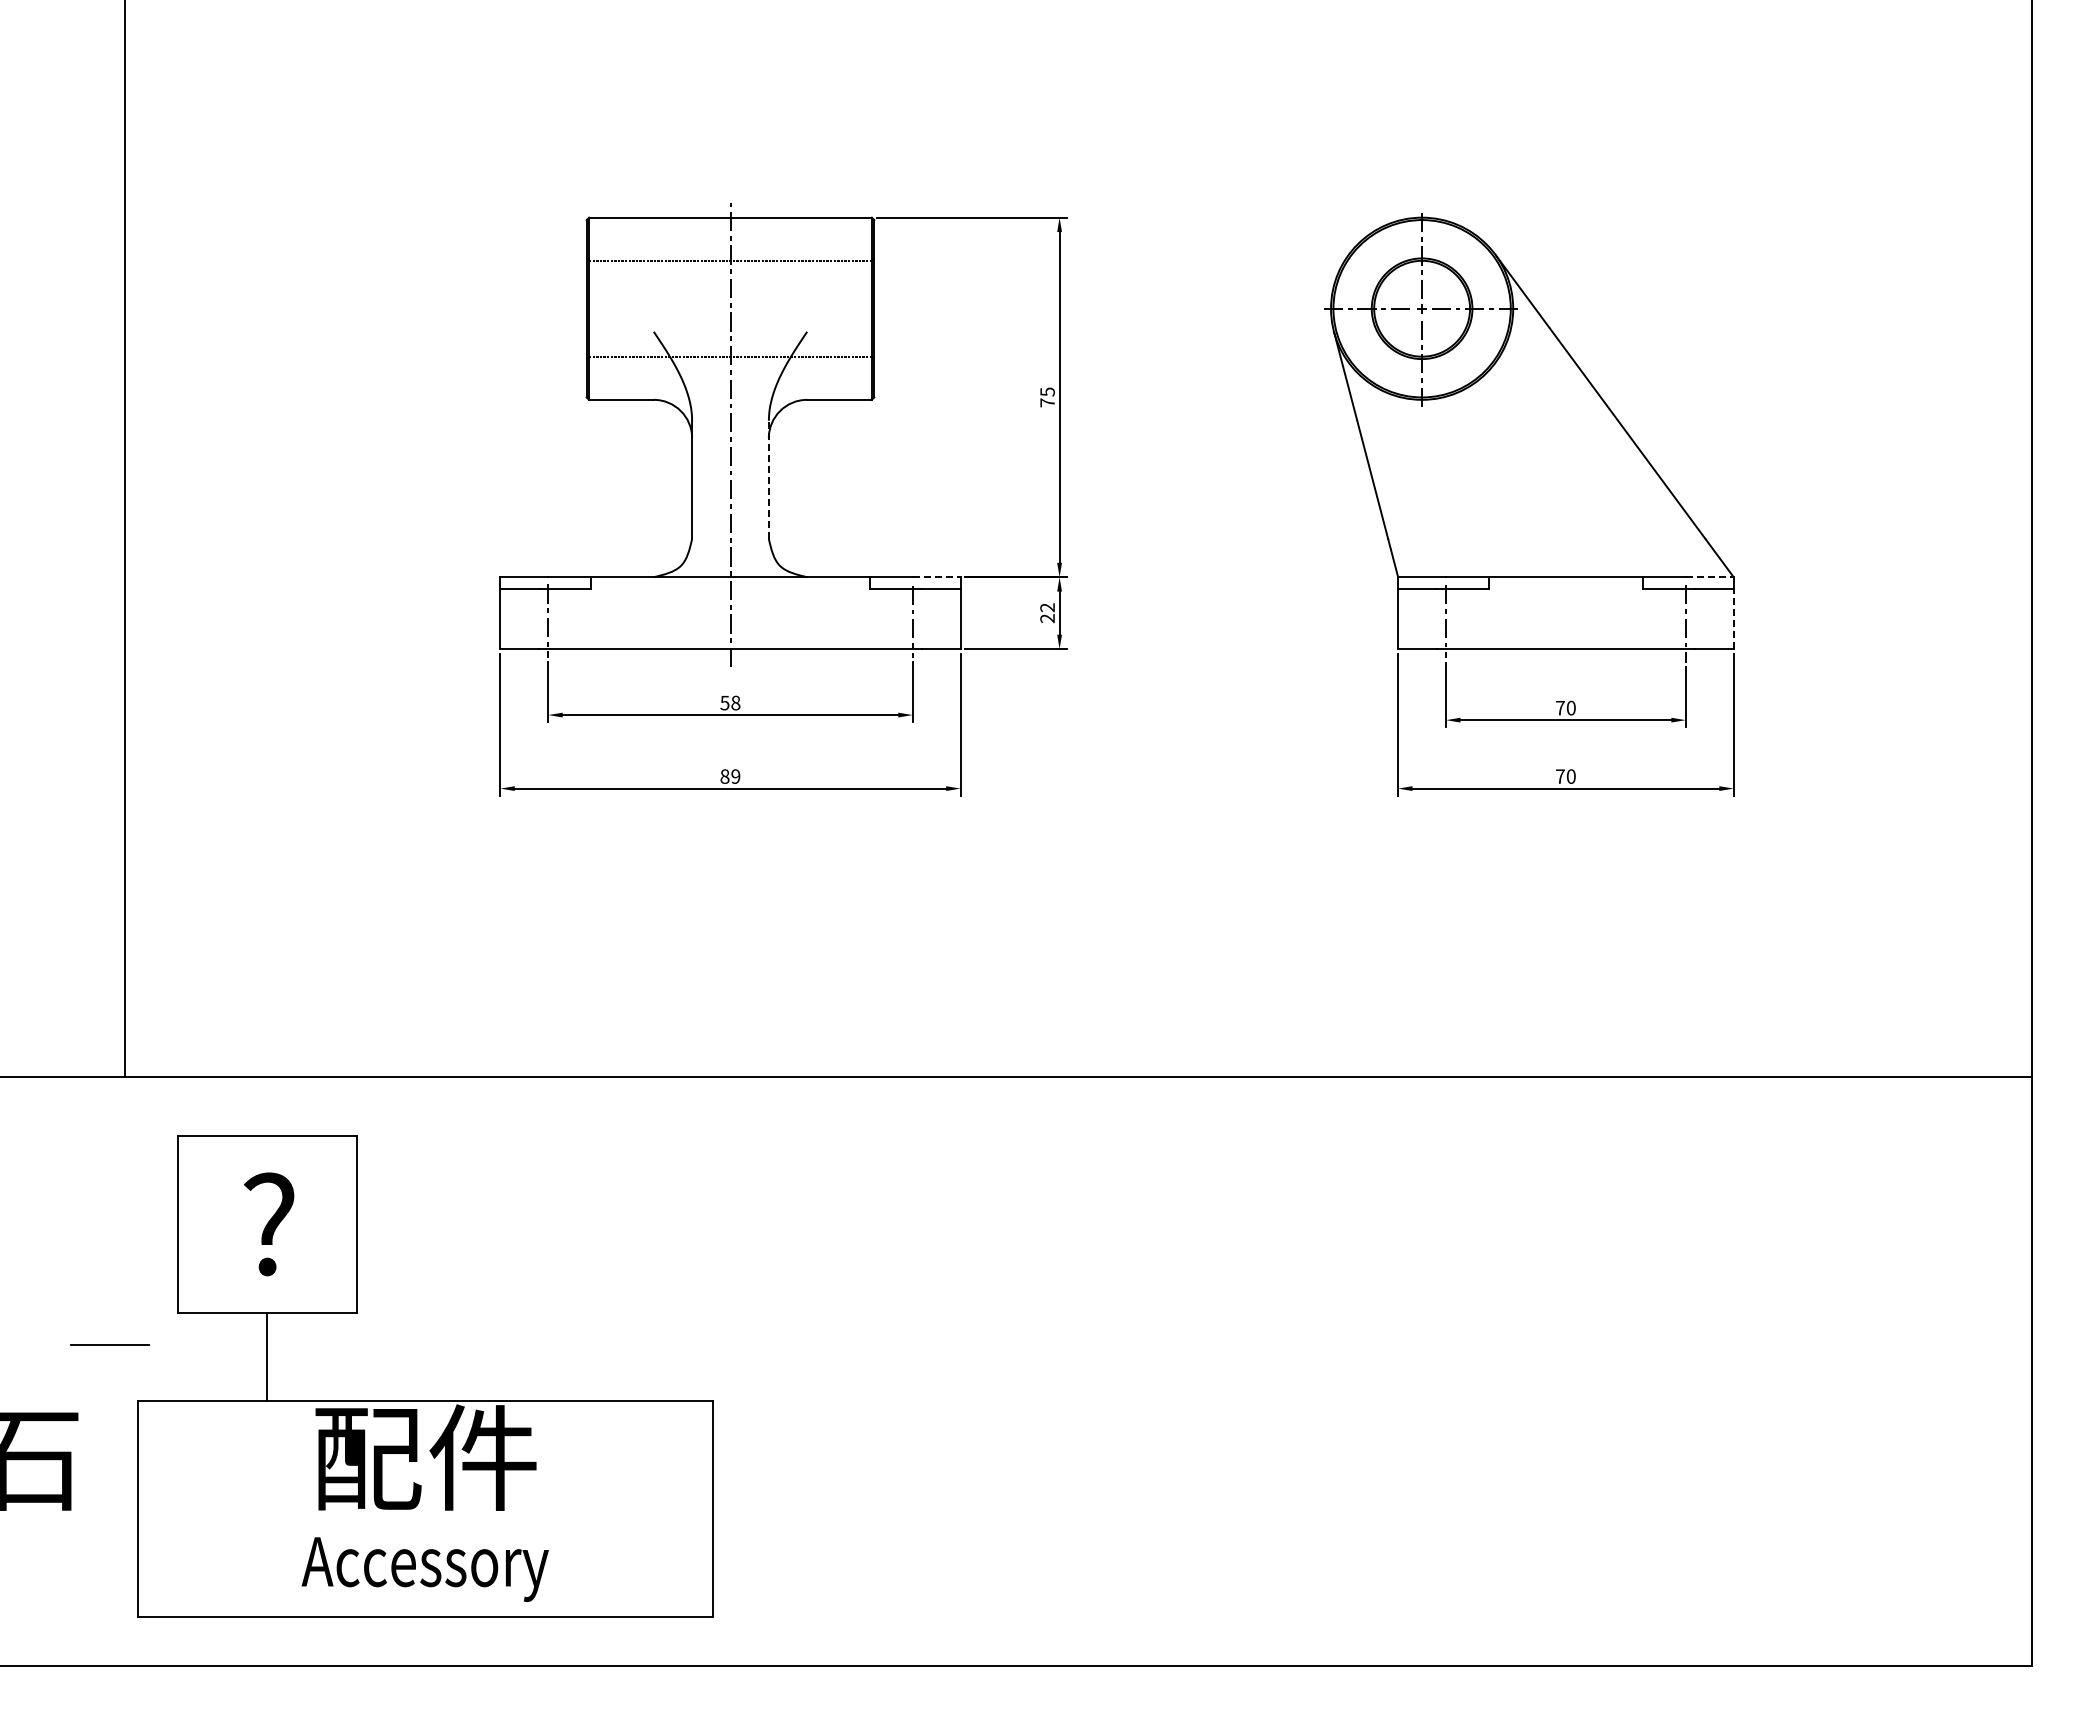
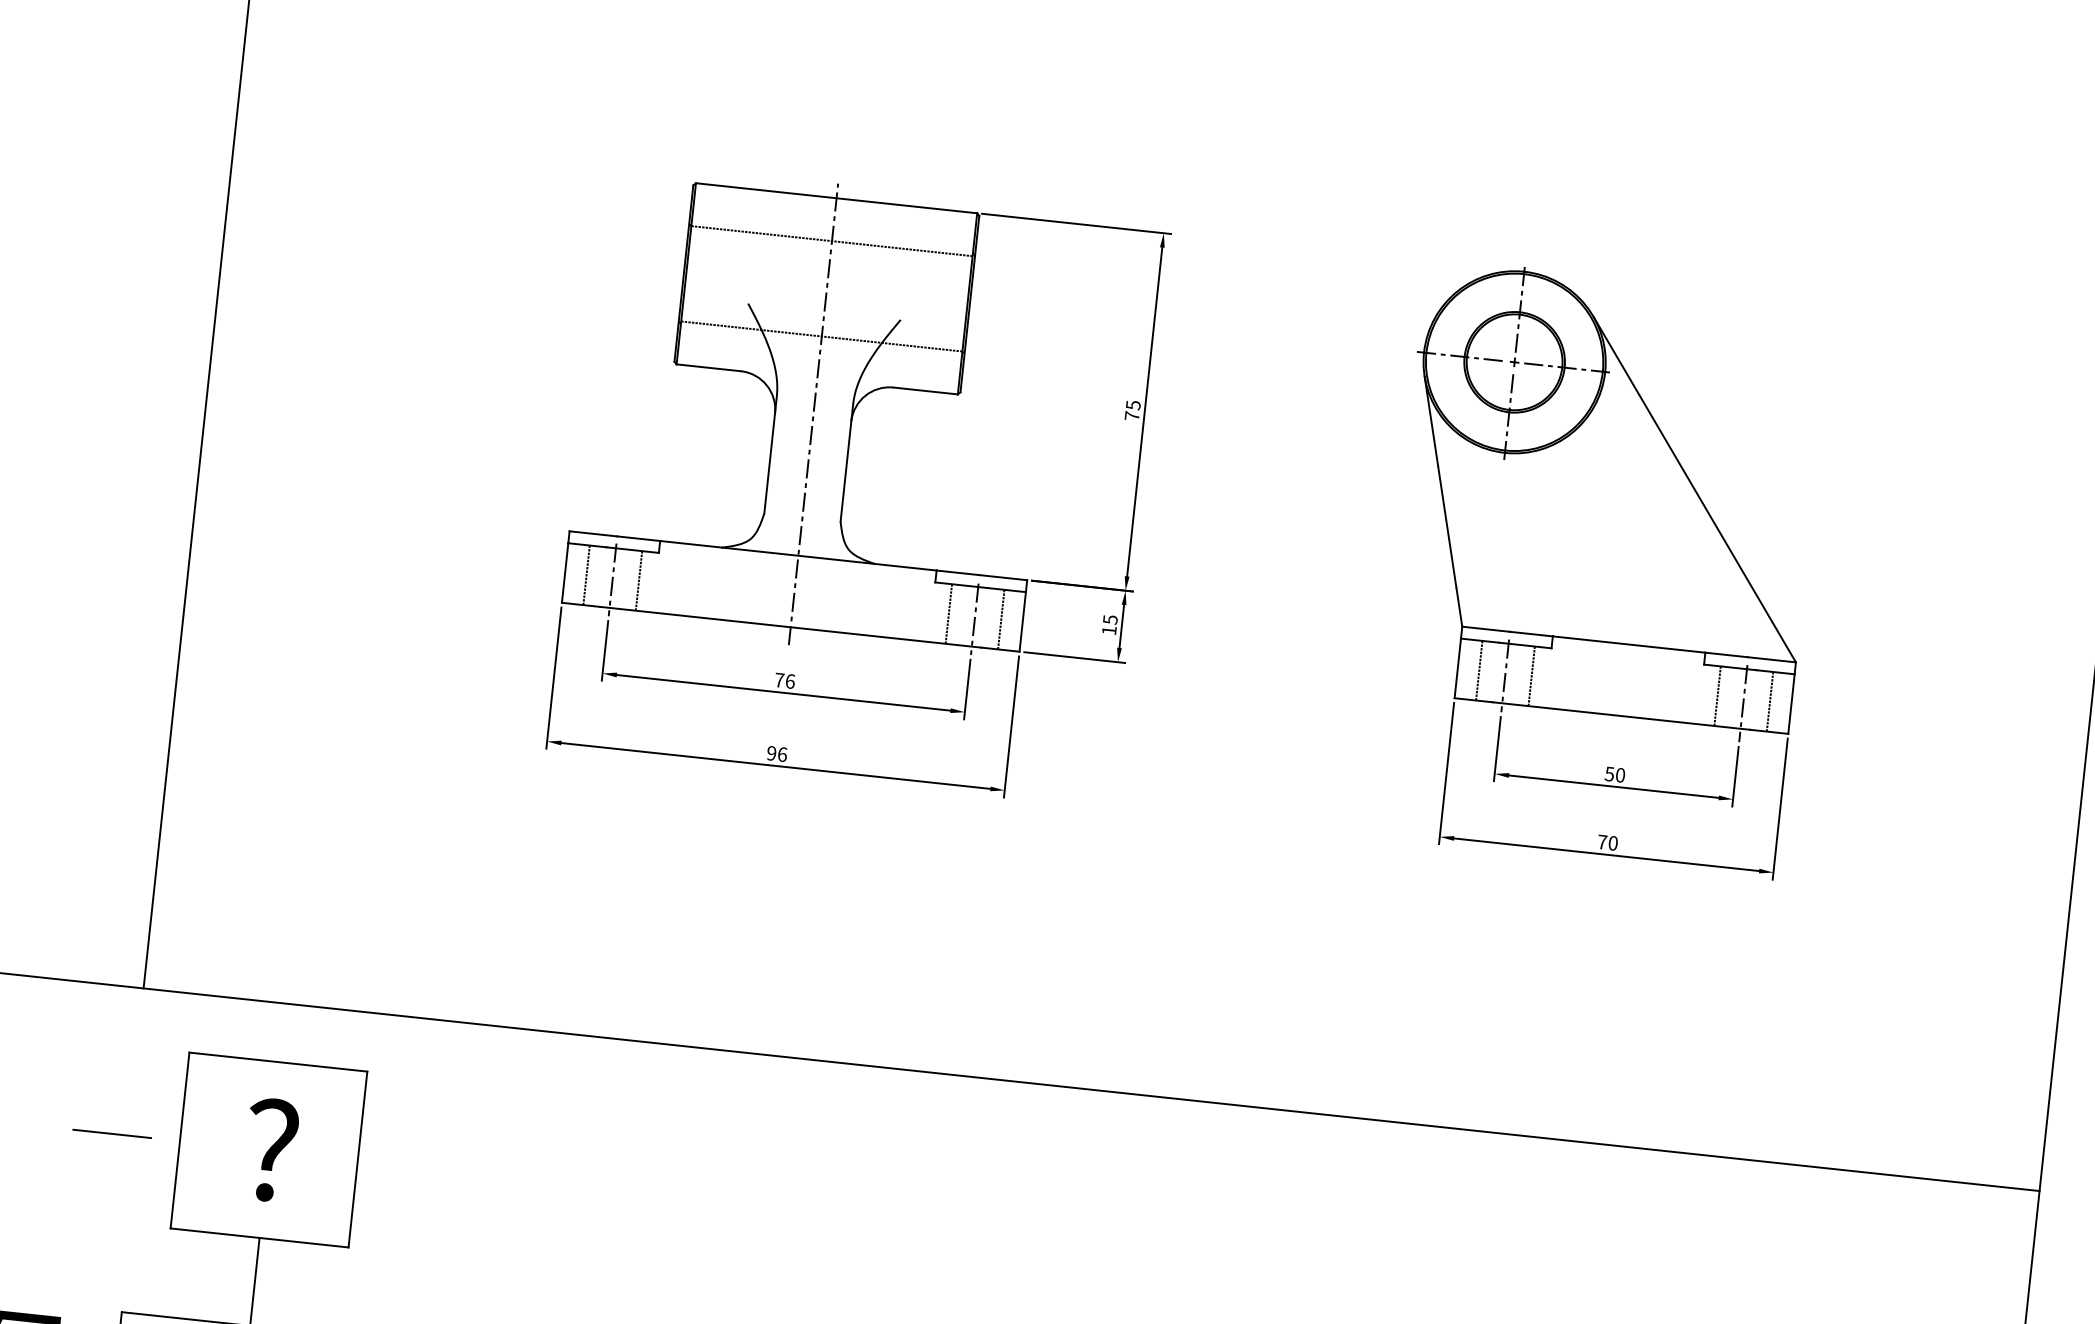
line: (768, 479) -> (846, 462), dashed -> solid
line: (936, 577) -> (1003, 577), dashed -> solid
line: (1709, 577) -> (1771, 660), dashed -> solid
text: (1047, 613) -> (1109, 625), 22 -> 15
line: (521, 619) -> (586, 575), added
line: (574, 619) -> (638, 581), added
line: (886, 619) -> (949, 614), added
line: (939, 619) -> (1001, 620), added
line: (1419, 619) -> (1479, 671), added
line: (1472, 619) -> (1531, 676), added
line: (1659, 619) -> (1717, 696), added
line: (1712, 619) -> (1770, 702), added
line: (1733, 619) -> (1791, 704), dashed -> solid
text: (730, 702) -> (785, 680), 58 -> 76
text: (1559, 708) -> (1608, 774), 70 -> 50
text: (730, 776) -> (777, 753), 89 -> 96
line: (109, 1344) -> (112, 1133), moved

